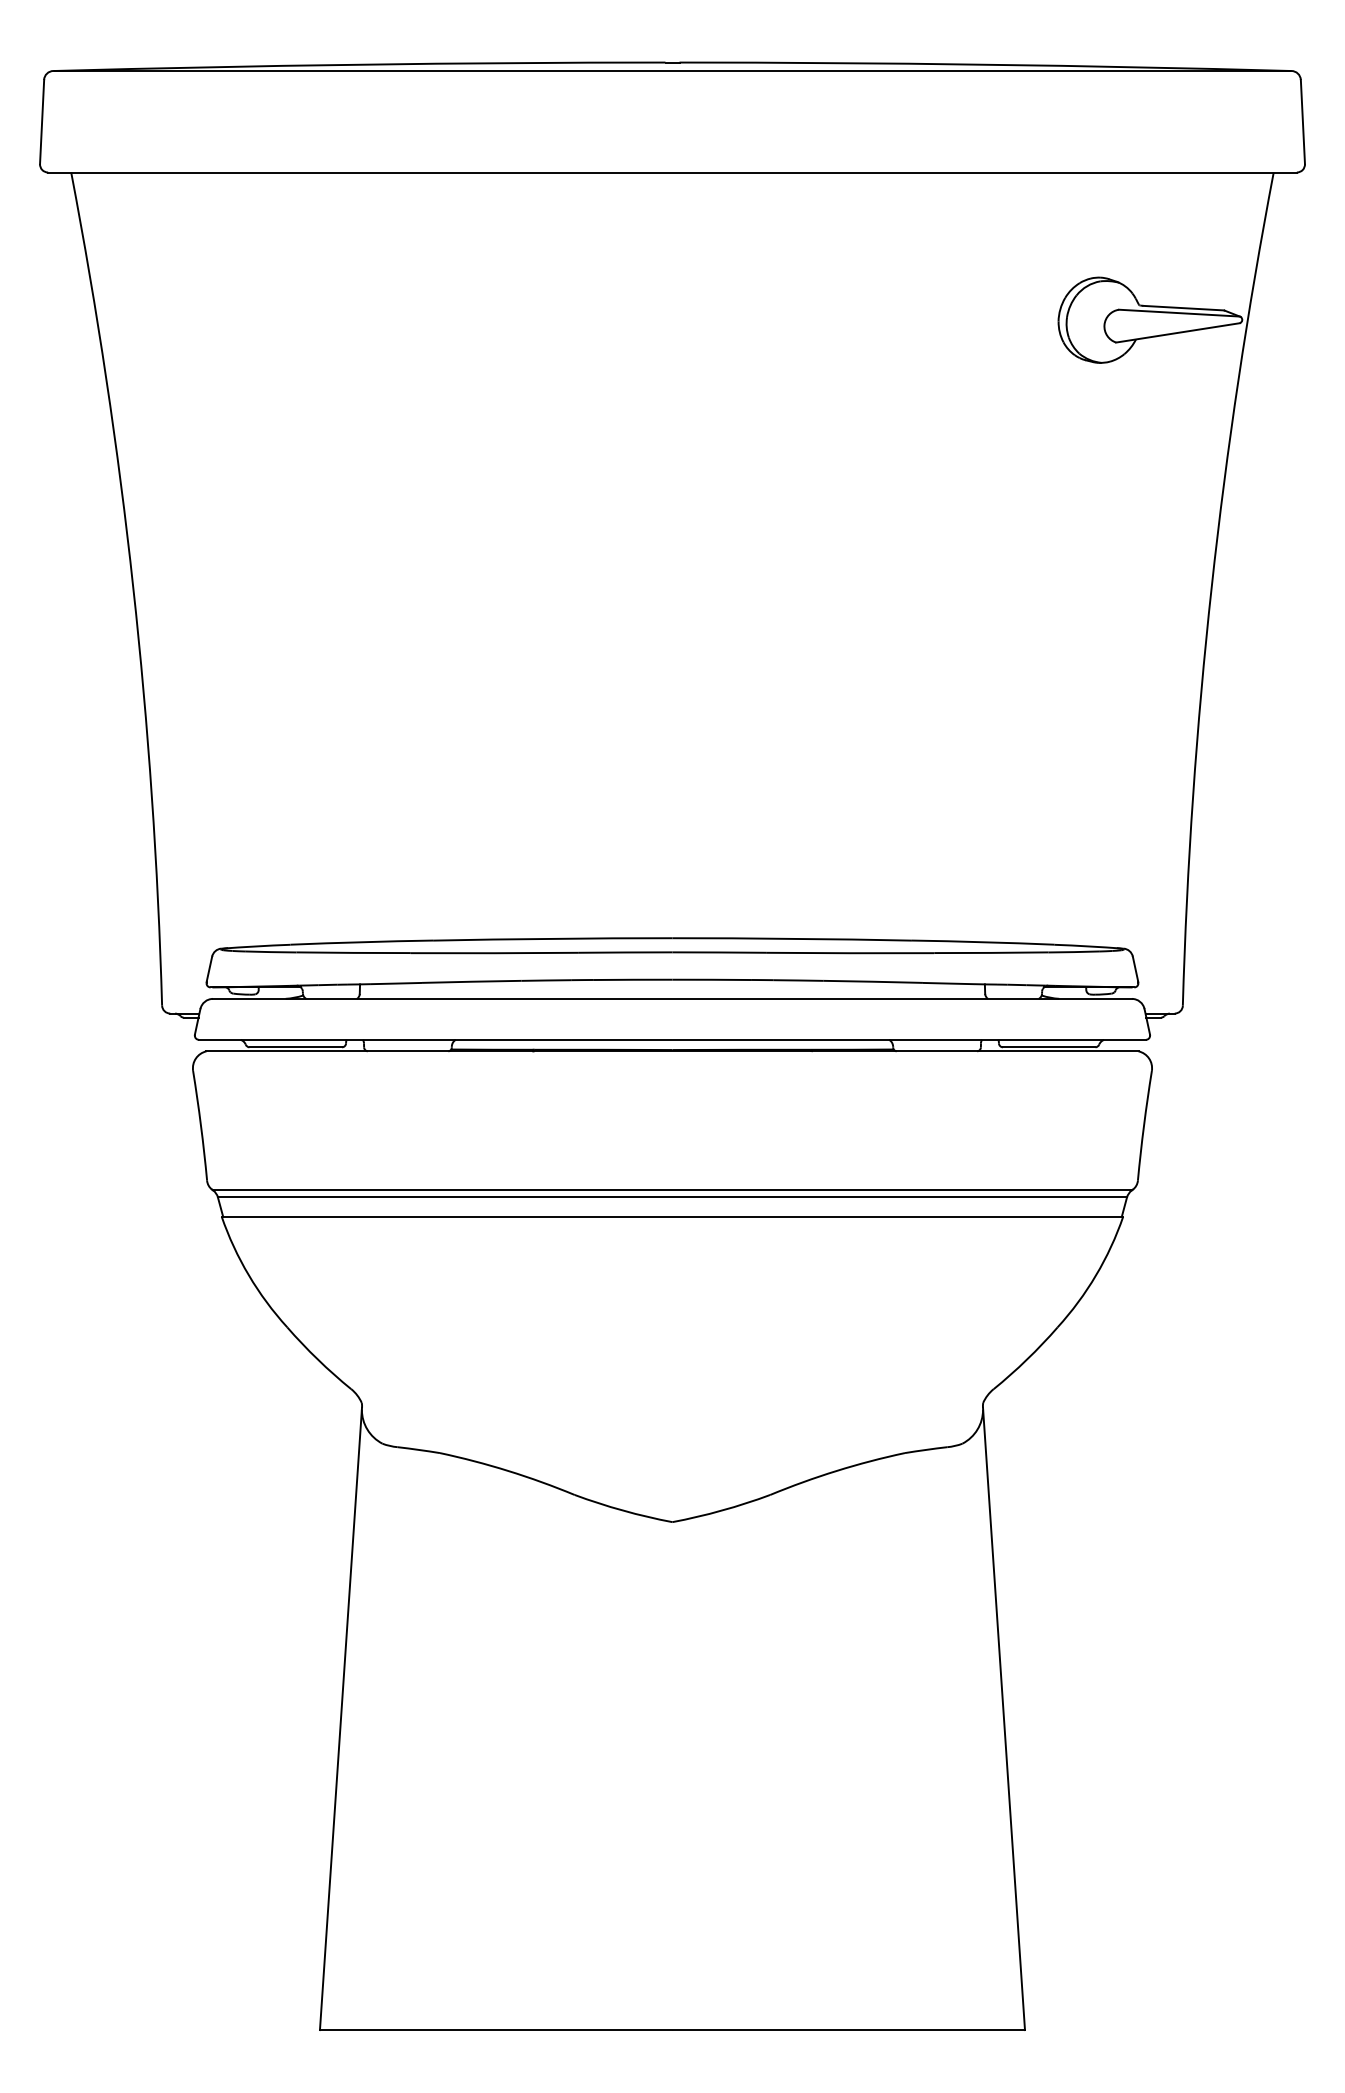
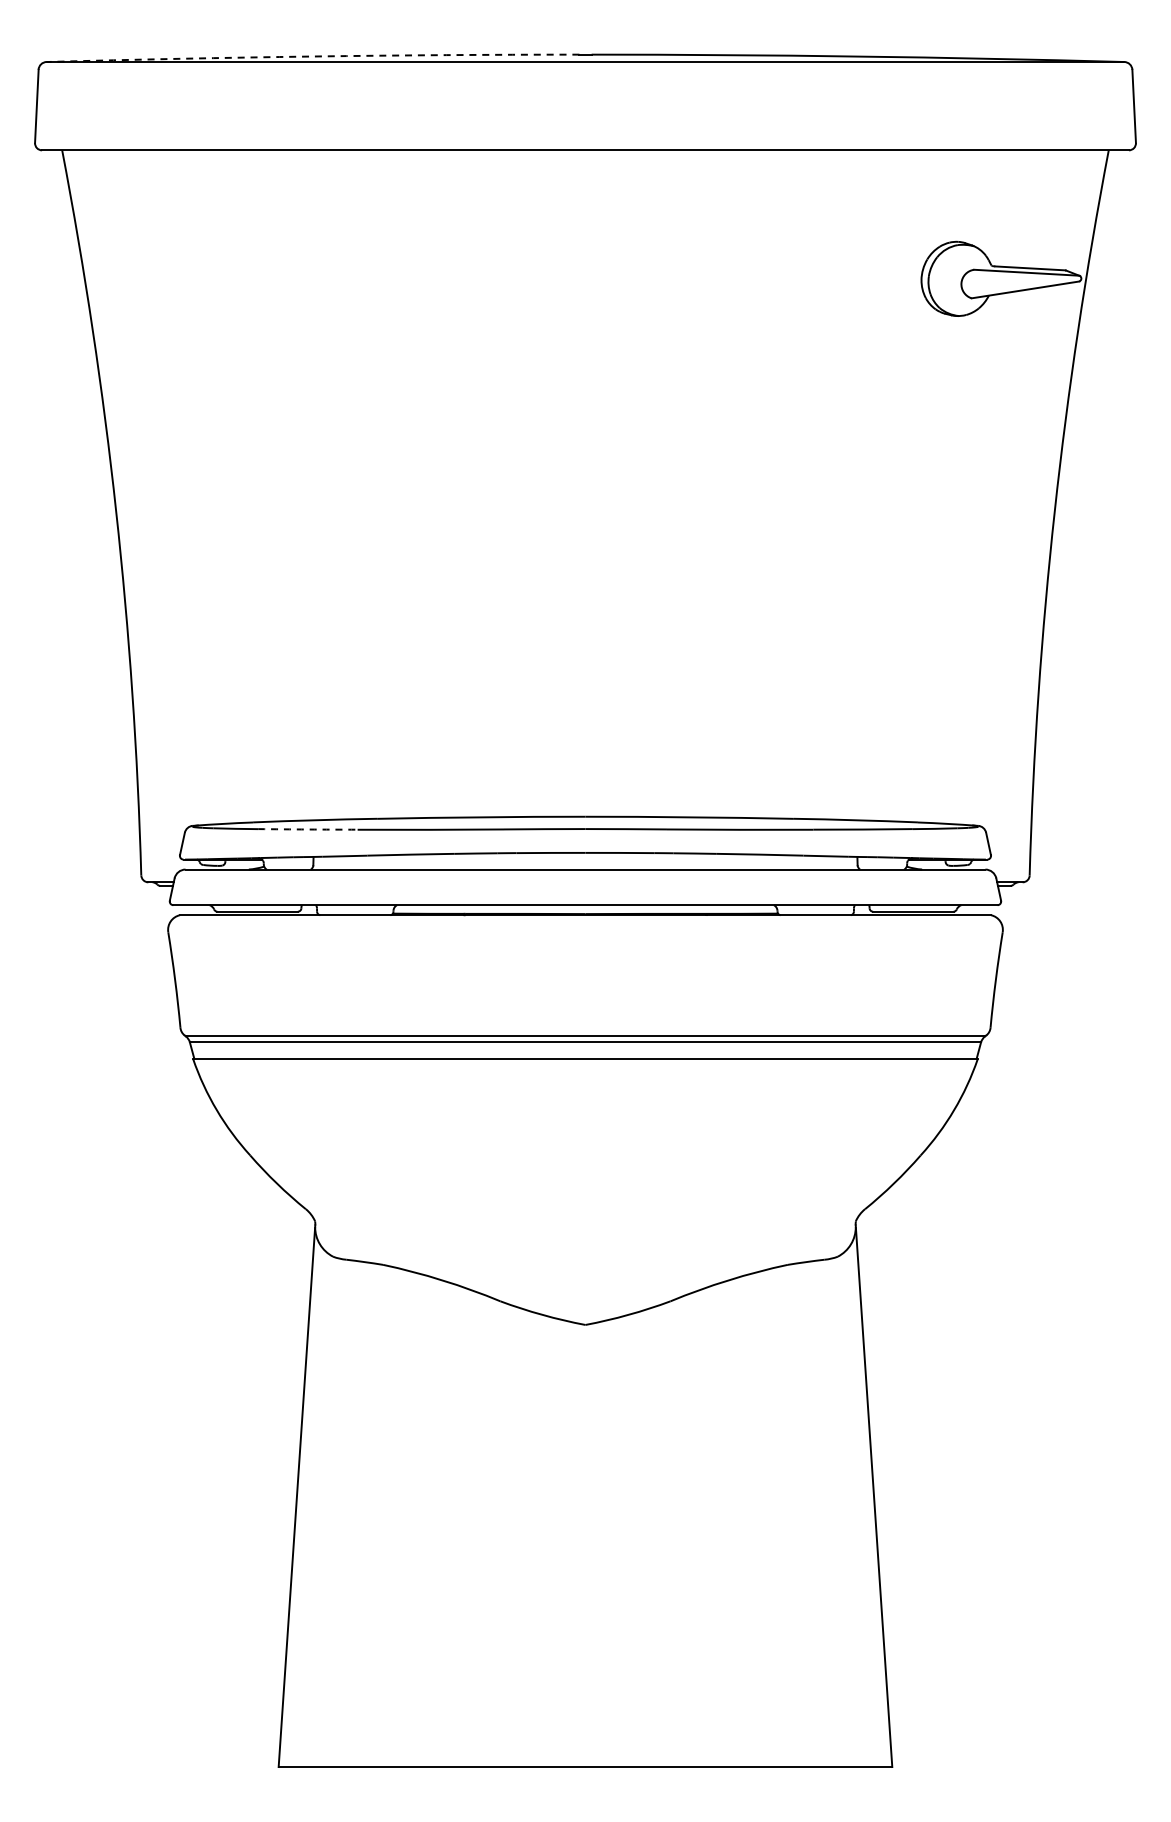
arc: (359, 64) -> (313, 56), solid -> dashed
arc: (353, 952) -> (307, 829), solid -> dashed

